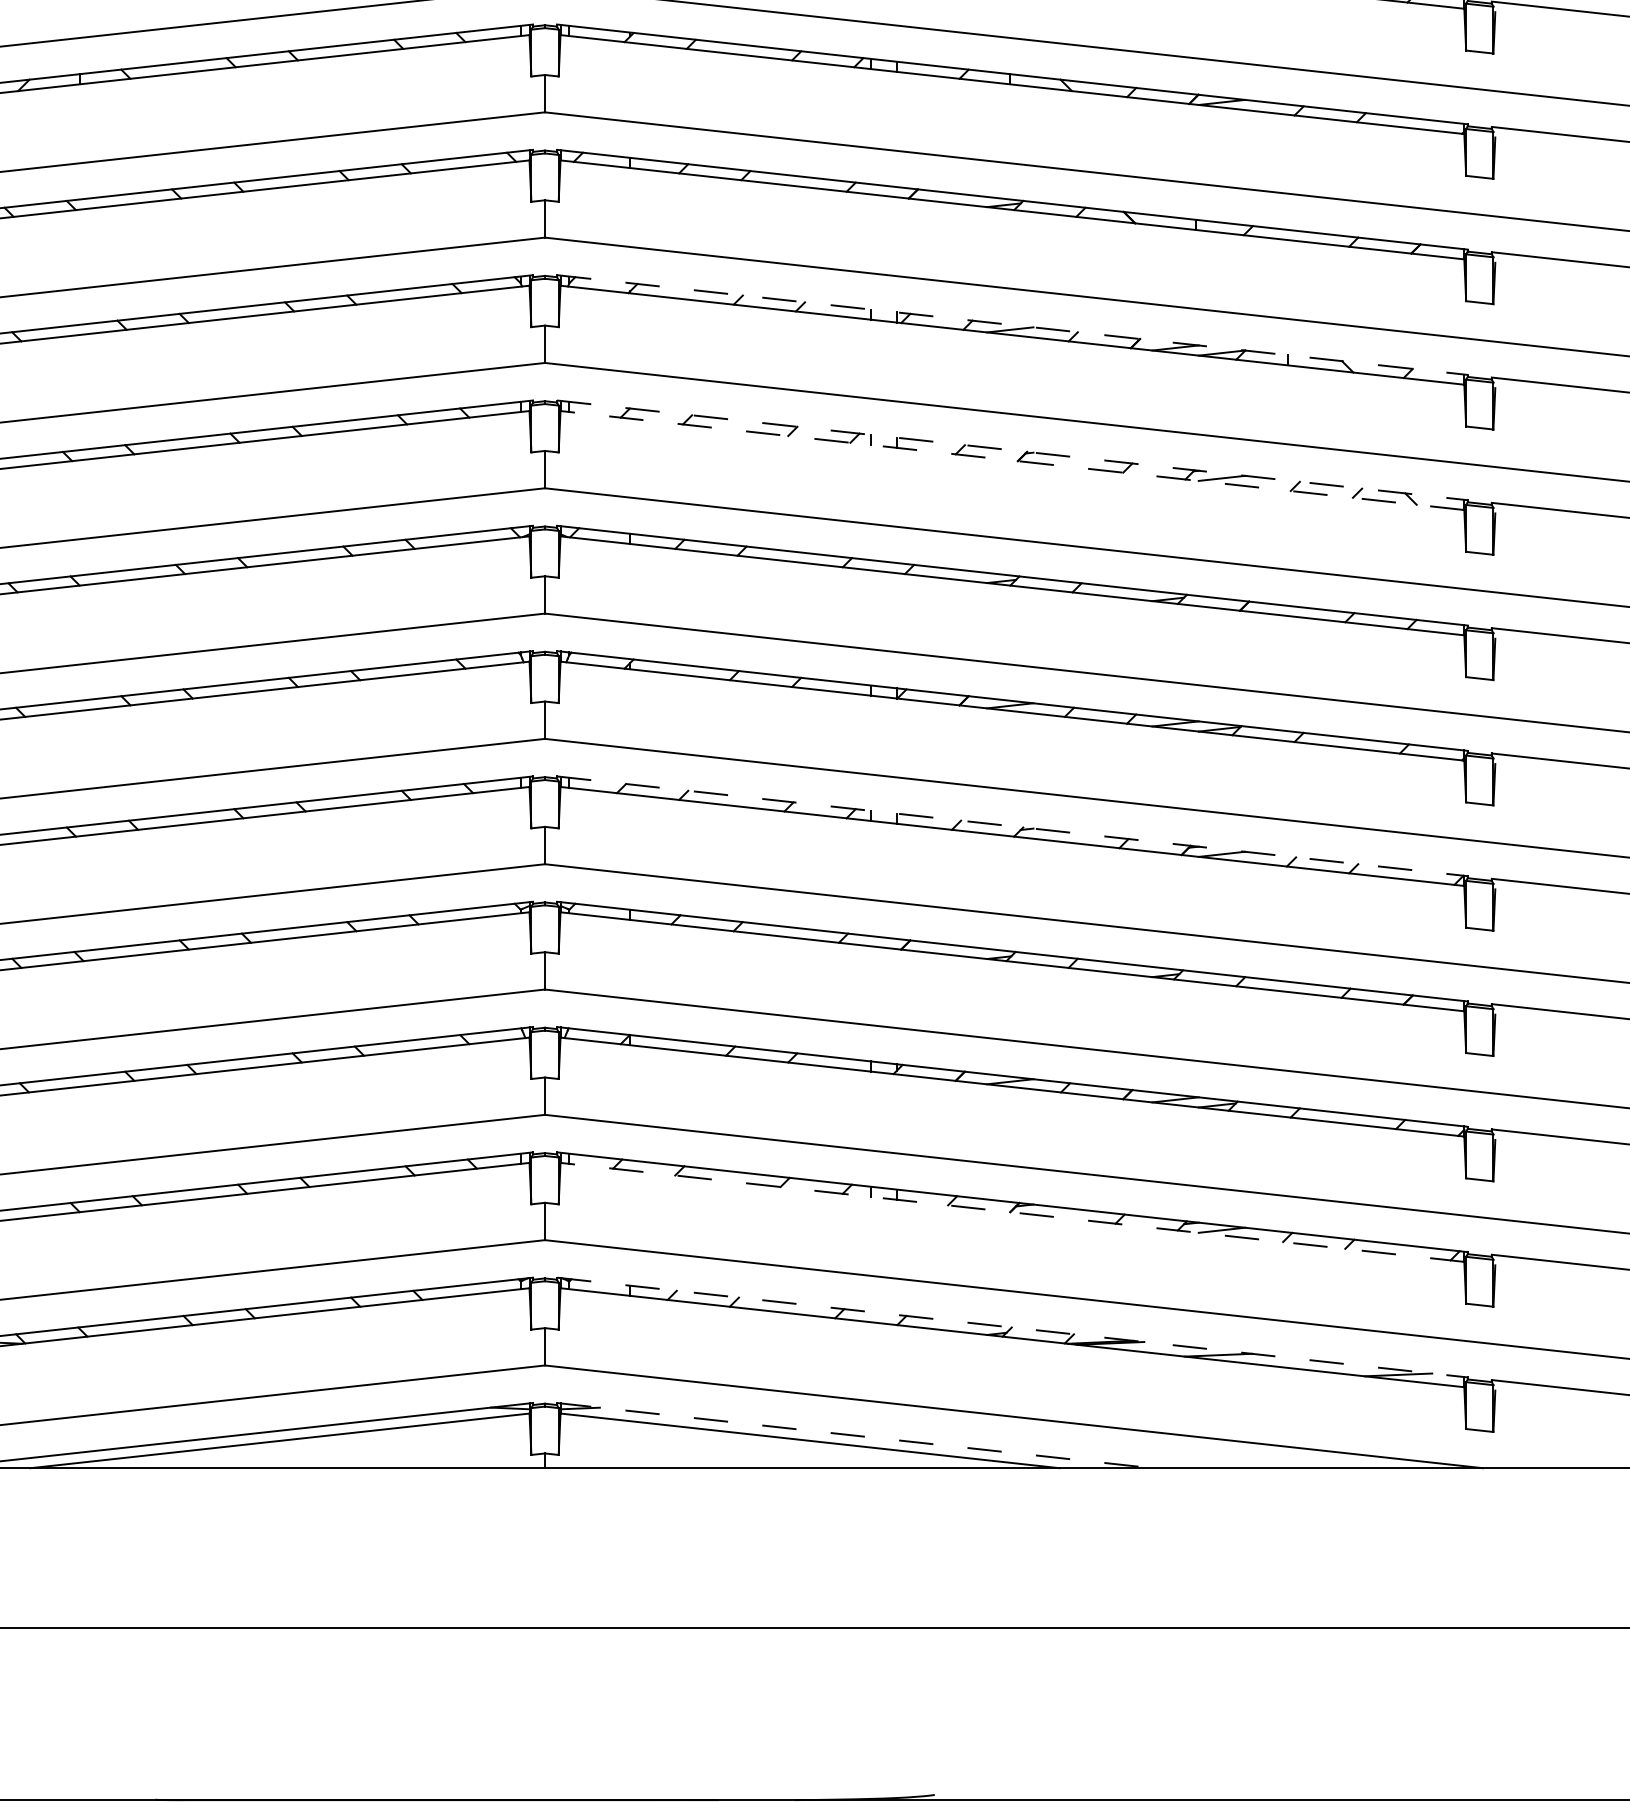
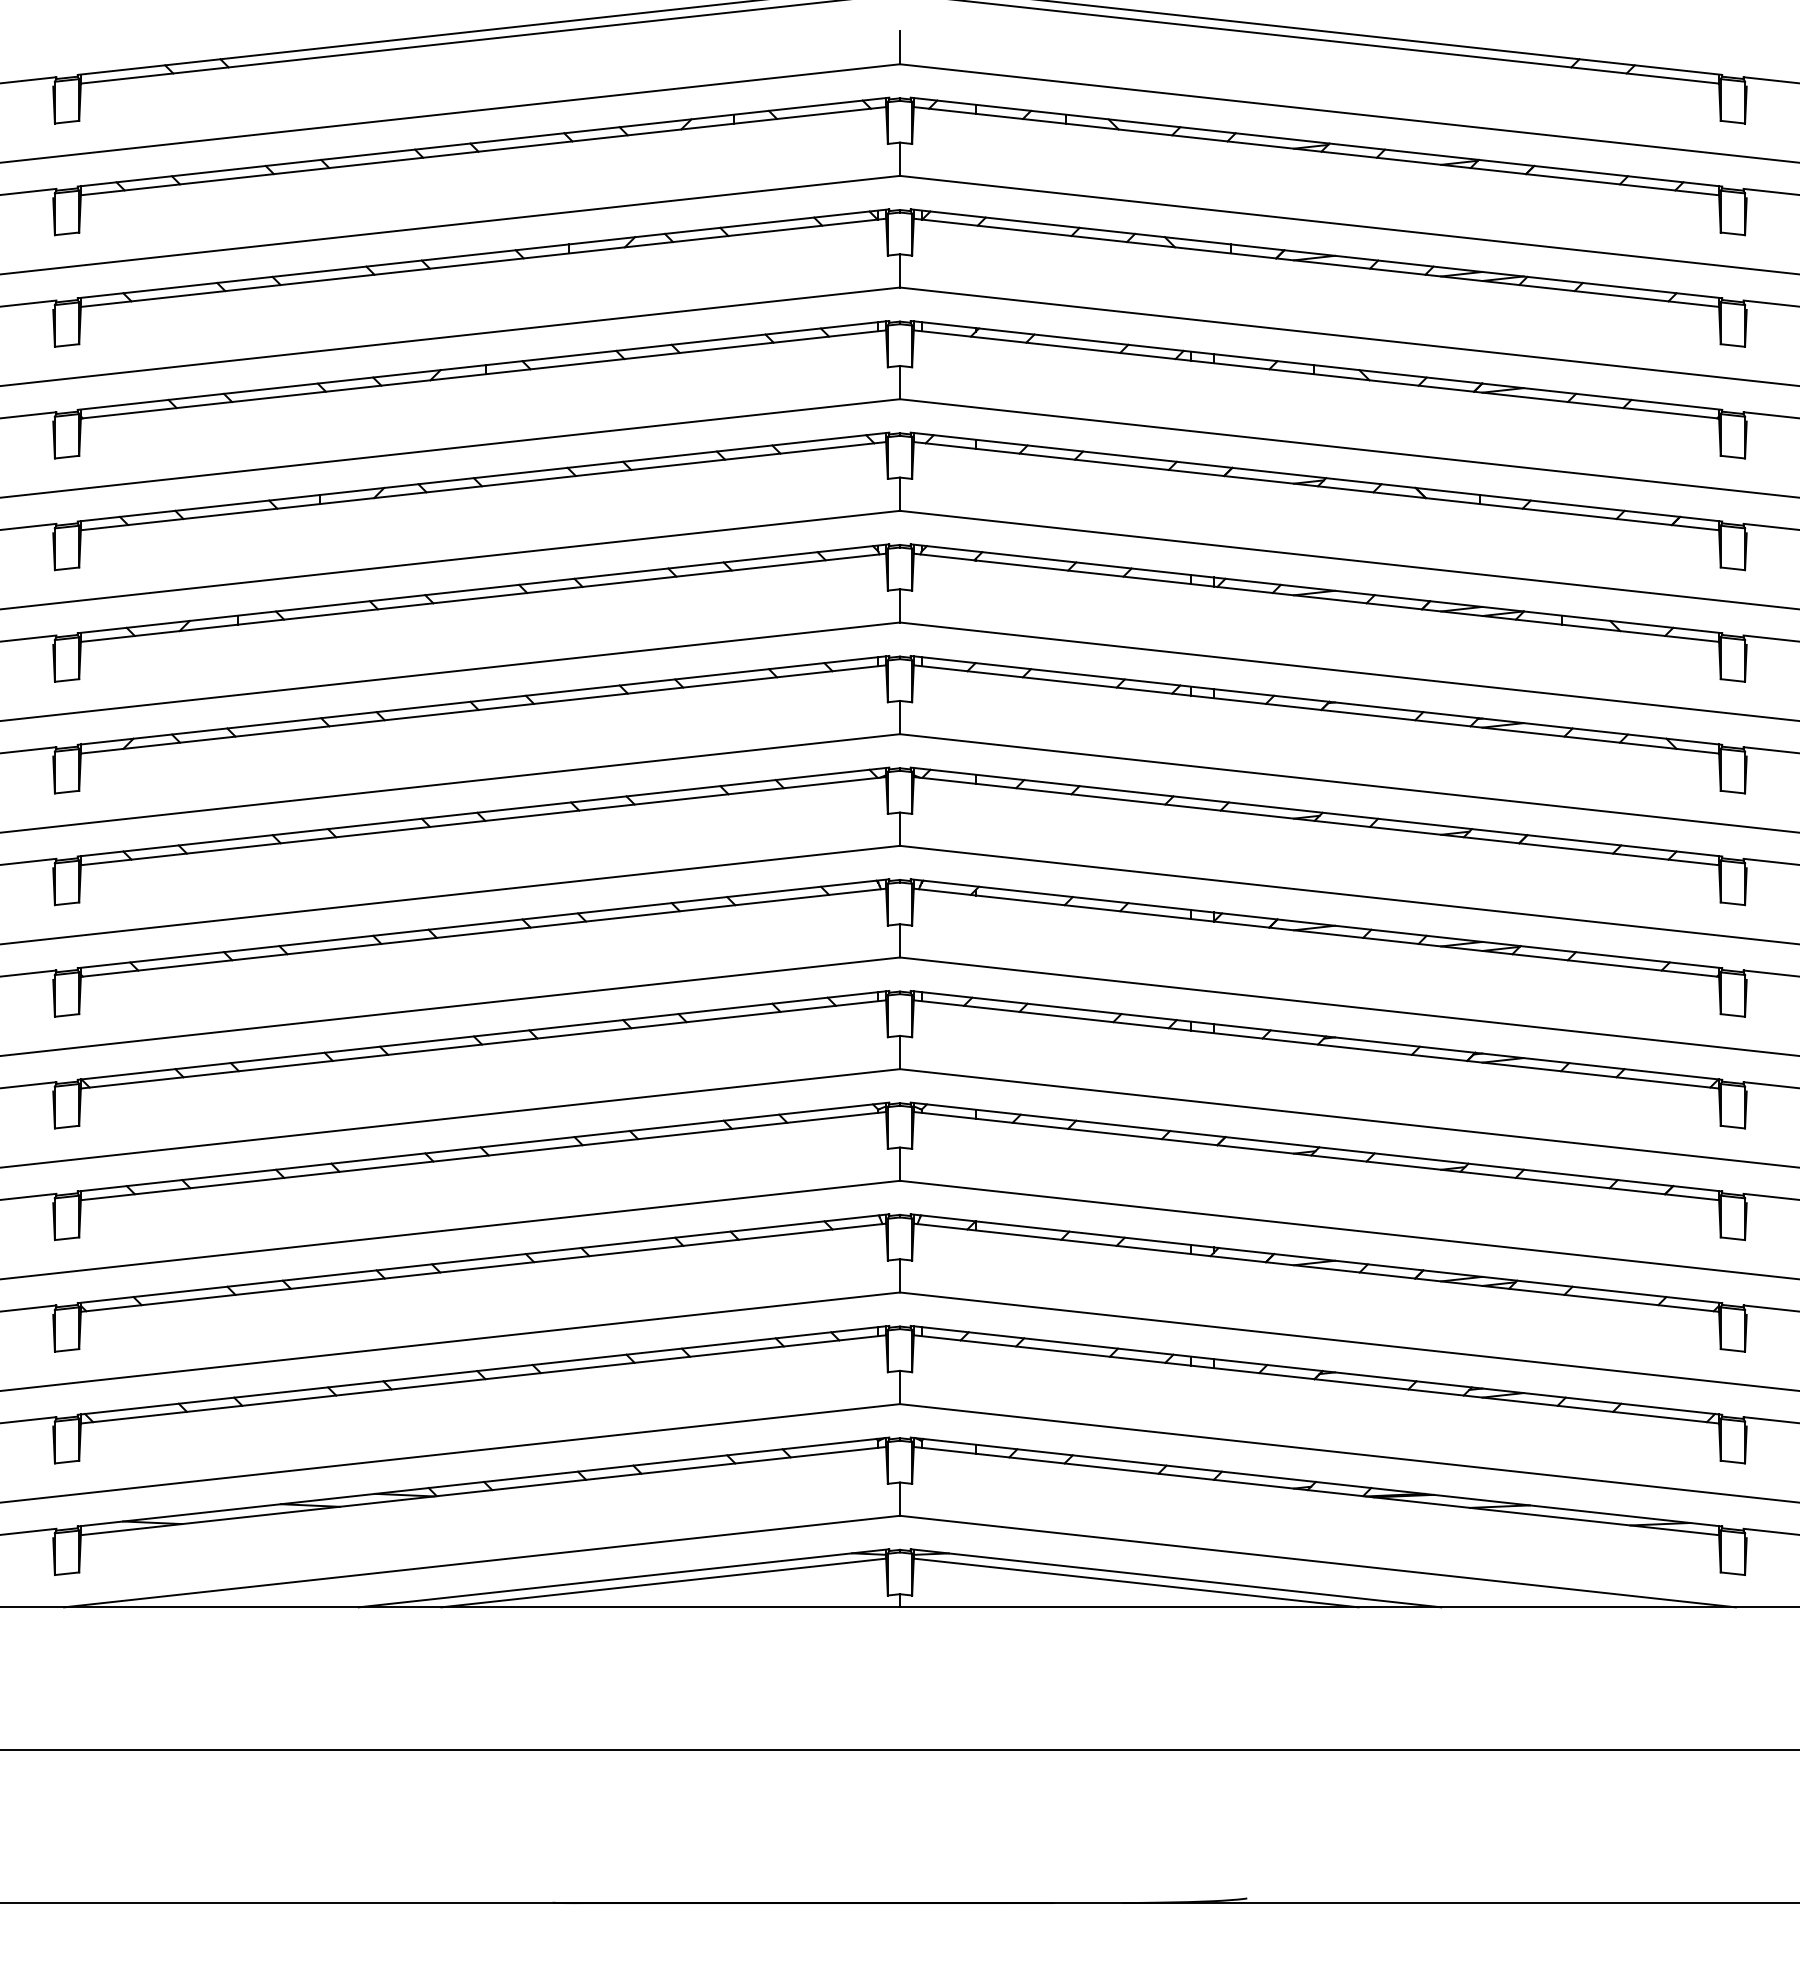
line: (1012, 324) -> (1316, 588), dashed -> solid
line: (1012, 450) -> (1316, 700), dashed -> solid
line: (1011, 460) -> (1315, 709), dashed -> solid
line: (1012, 826) -> (1316, 1035), dashed -> solid
line: (1011, 1212) -> (1315, 1379), dashed -> solid
line: (1012, 1328) -> (1316, 1482), dashed -> solid
line: (854, 1435) -> (1175, 1578), dashed -> solid

